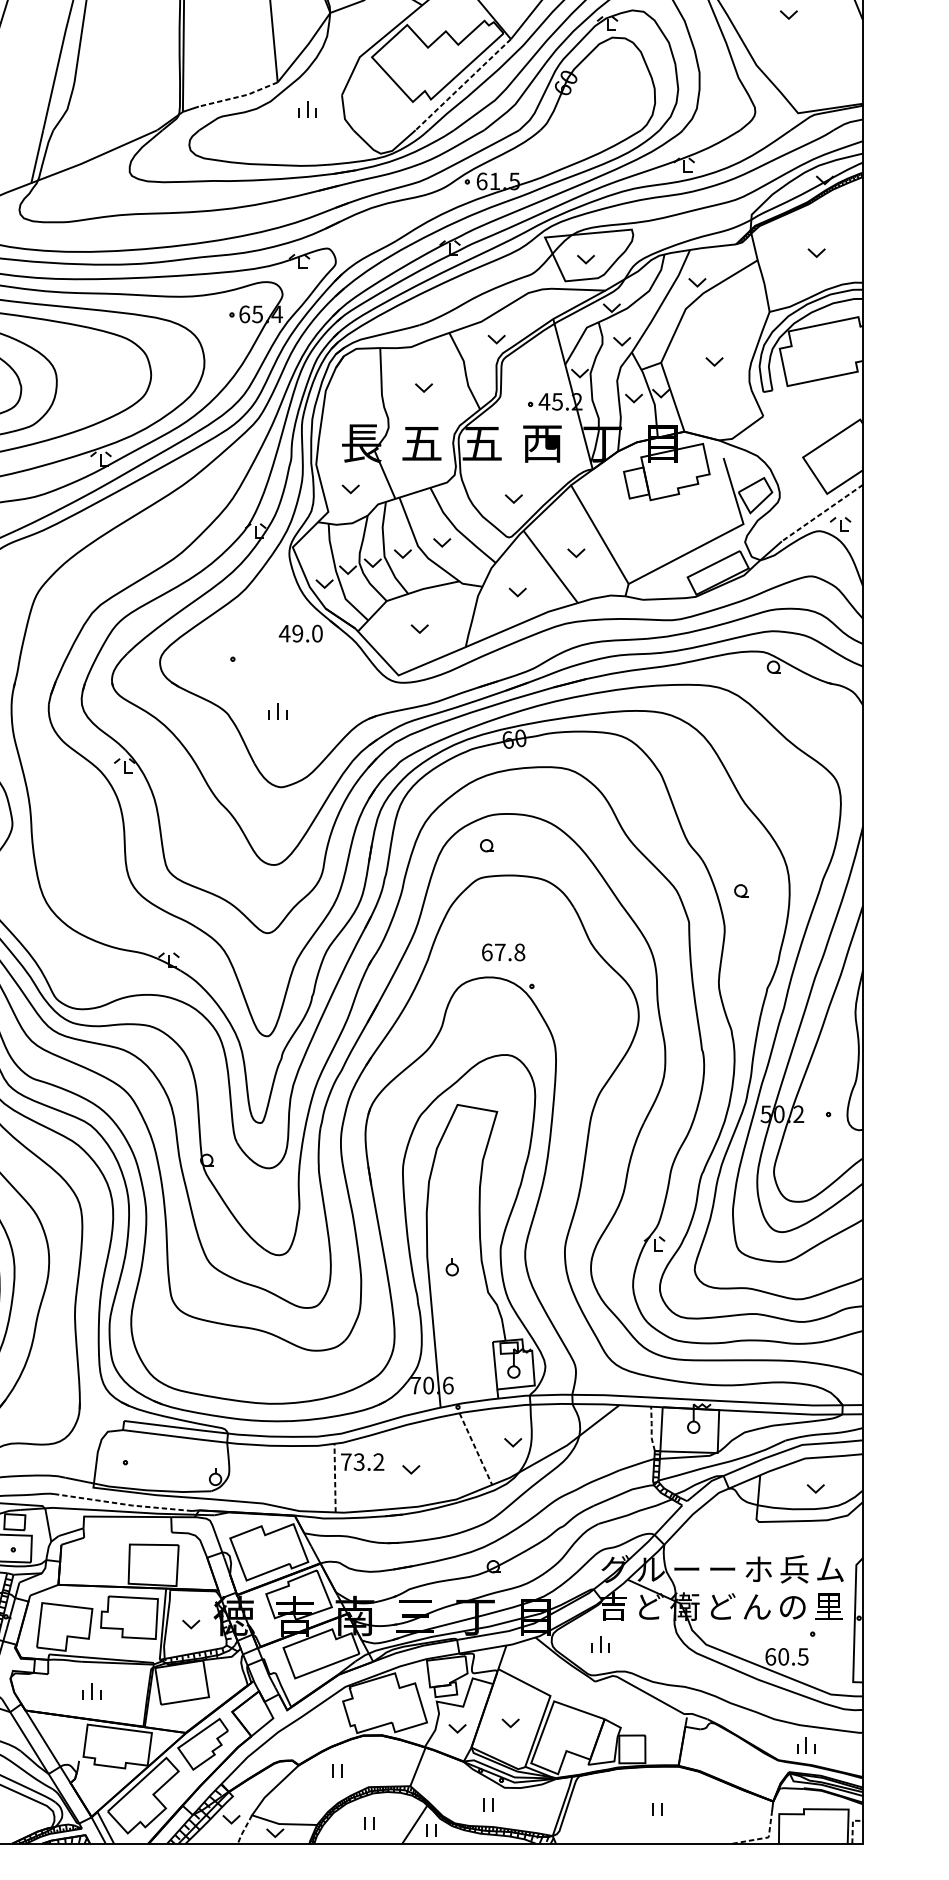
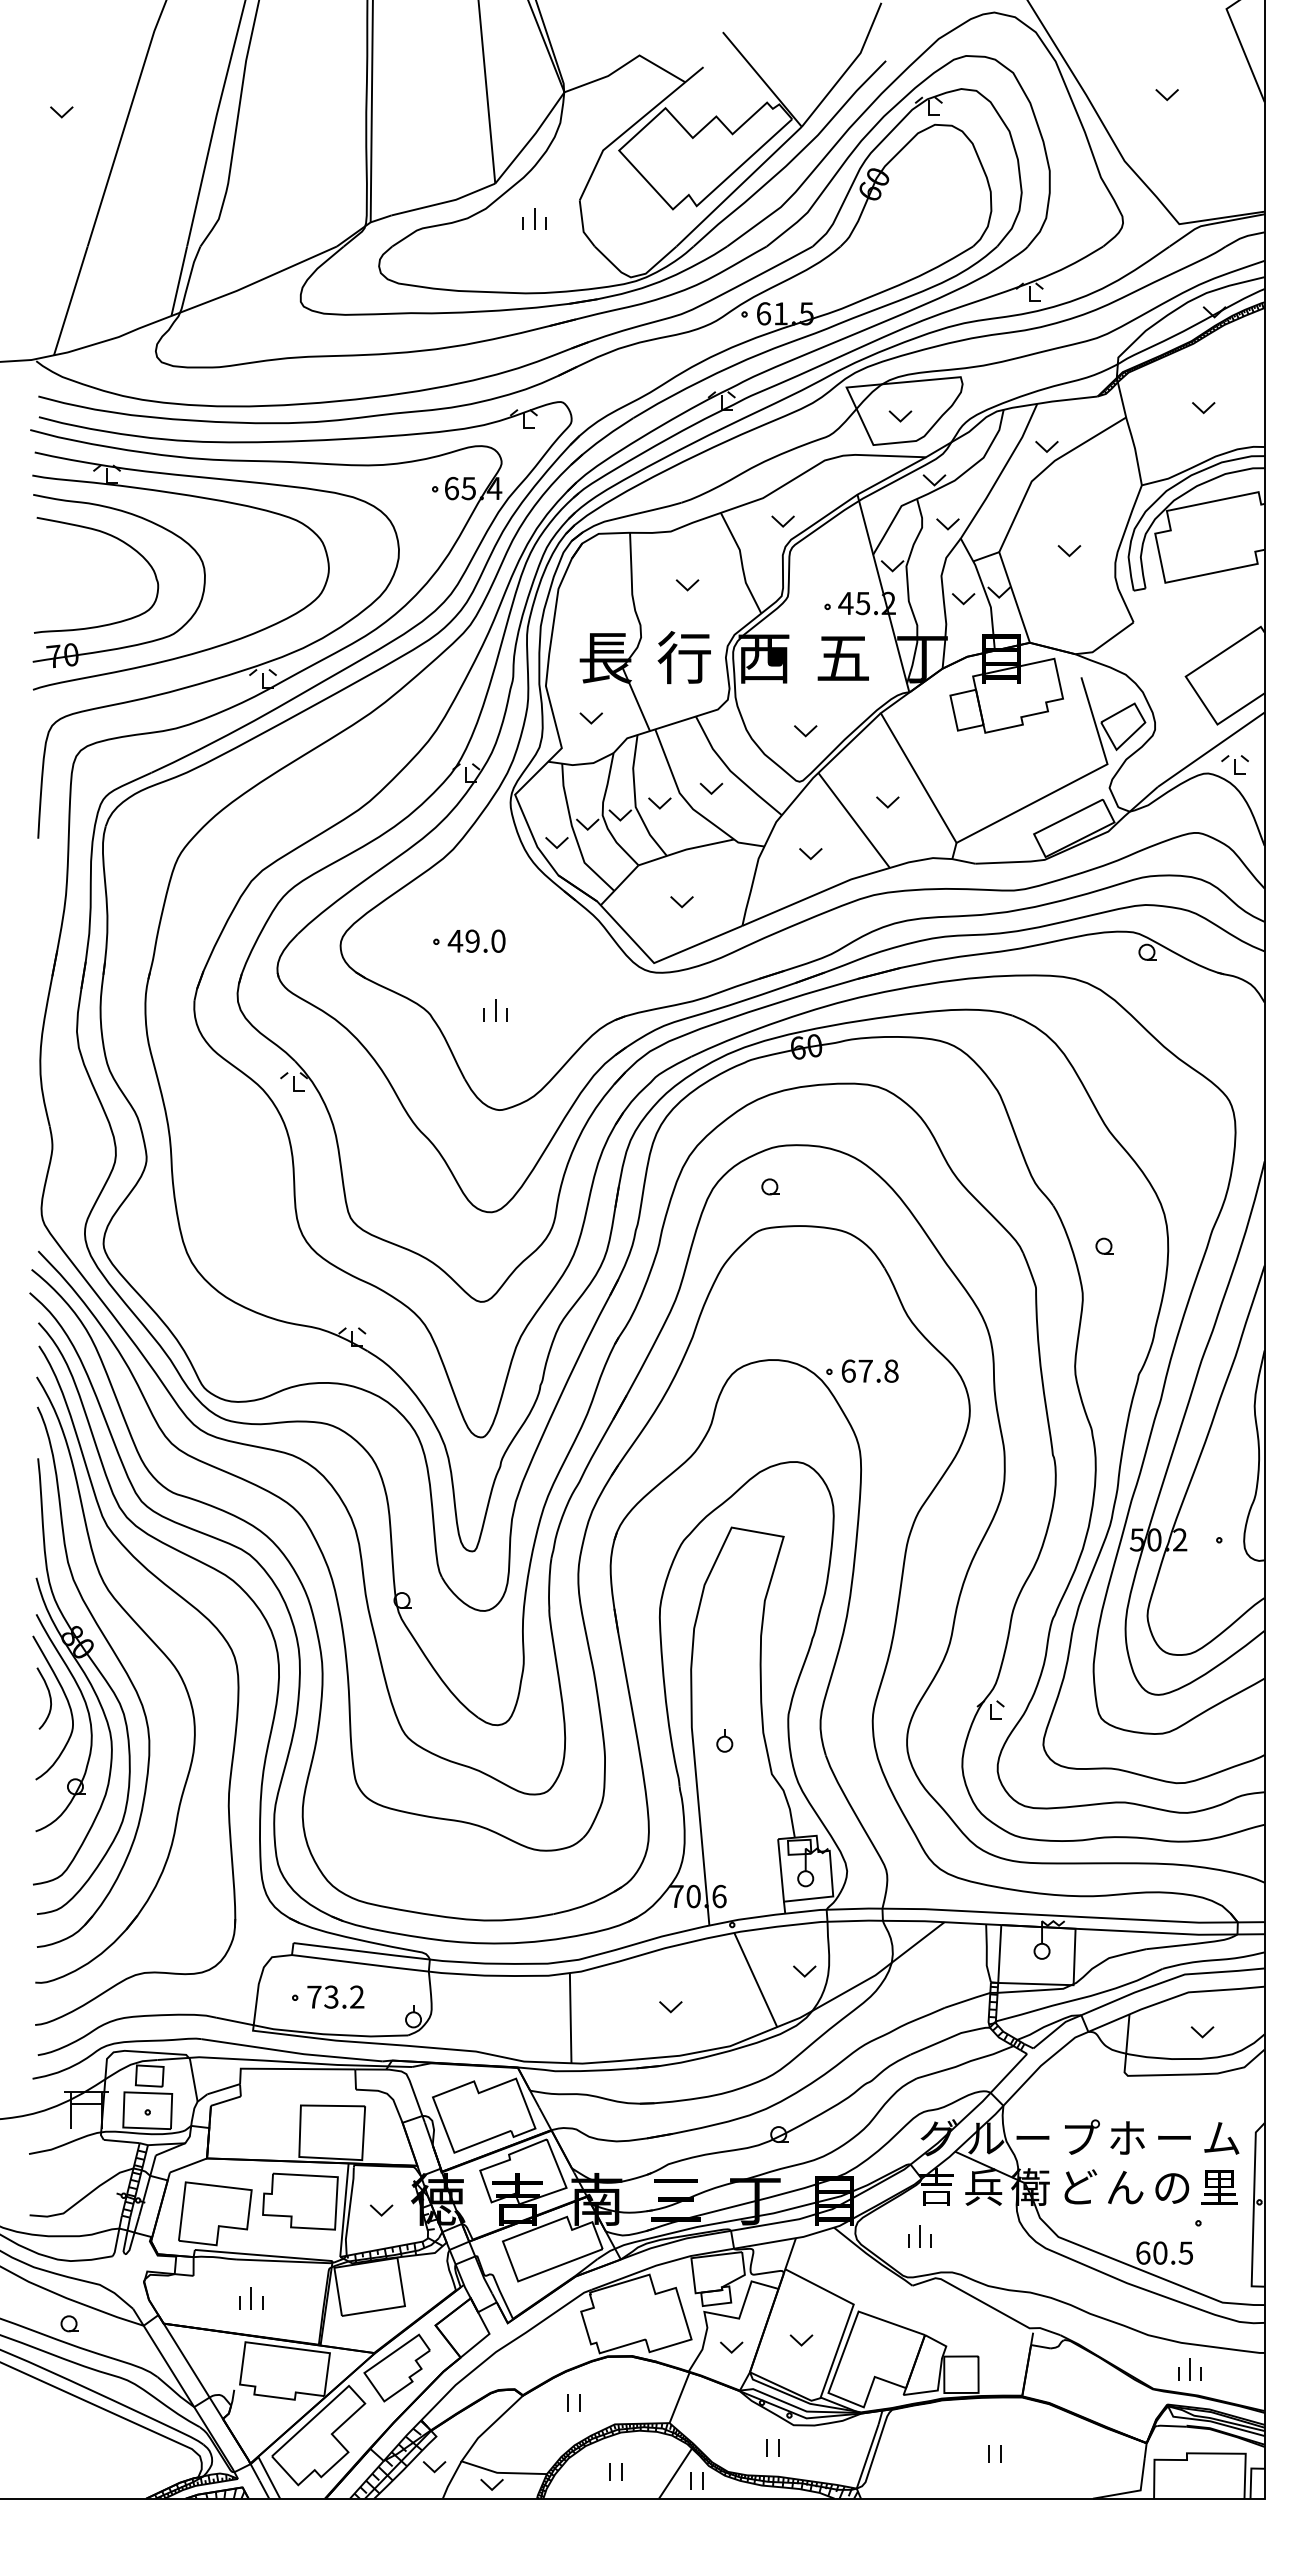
line: (462, 85) -> (738, 187), dashed -> solid
line: (239, 96) -> (444, 202), dashed -> solid
text: (420, 442) -> (683, 657), 五 -> 行
text: (481, 443) -> (763, 658), 五 -> 西
text: (541, 443) -> (842, 658), 西 -> 五
line: (821, 512) -> (1210, 749), dashed -> solid
text: (300, 633) -> (476, 940), moved
text: (503, 951) -> (869, 1370), moved
line: (651, 1428) -> (986, 1953), dashed -> solid
line: (475, 1449) -> (755, 1980), dashed -> solid
text: (362, 1461) -> (335, 1996), moved
line: (334, 1477) -> (570, 2017), dashed -> solid
line: (123, 1504) -> (292, 2052), dashed -> solid
text: (723, 1568) -> (1081, 2136), ー -> プ
text: (794, 1568) -> (1174, 2137), 兵 -> ー
text: (649, 1606) -> (983, 2186), ど -> 兵
line: (853, 1826) -> (1251, 2476), dashed -> solid
line: (244, 1829) -> (451, 2480), dashed -> solid
line: (763, 1838) -> (1133, 2491), dashed -> solid

